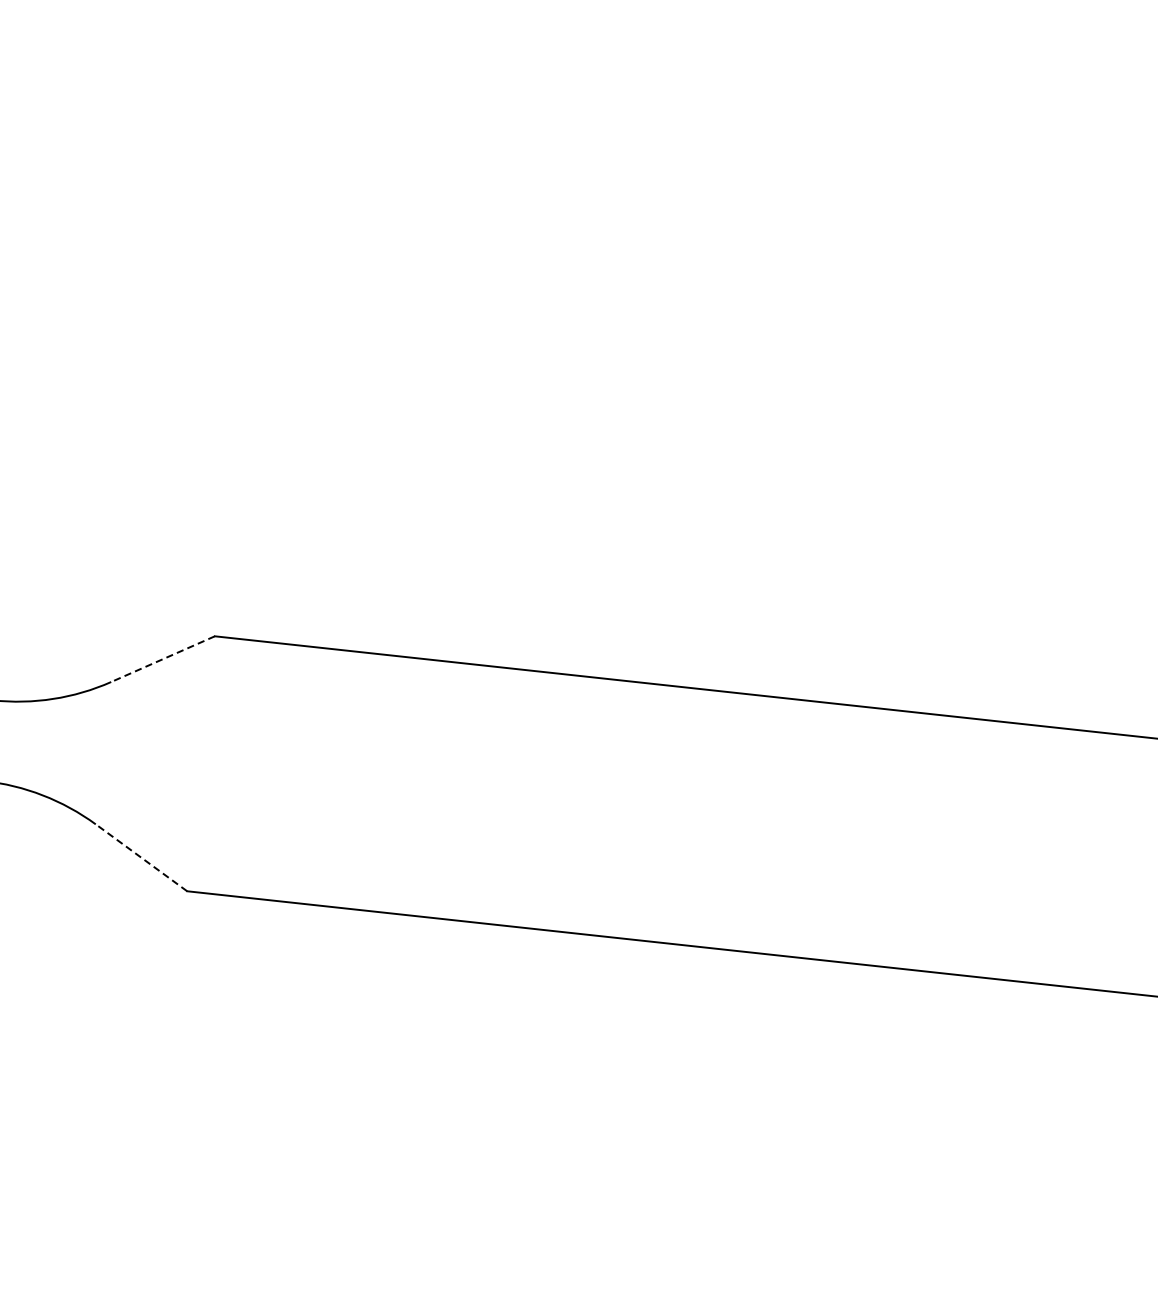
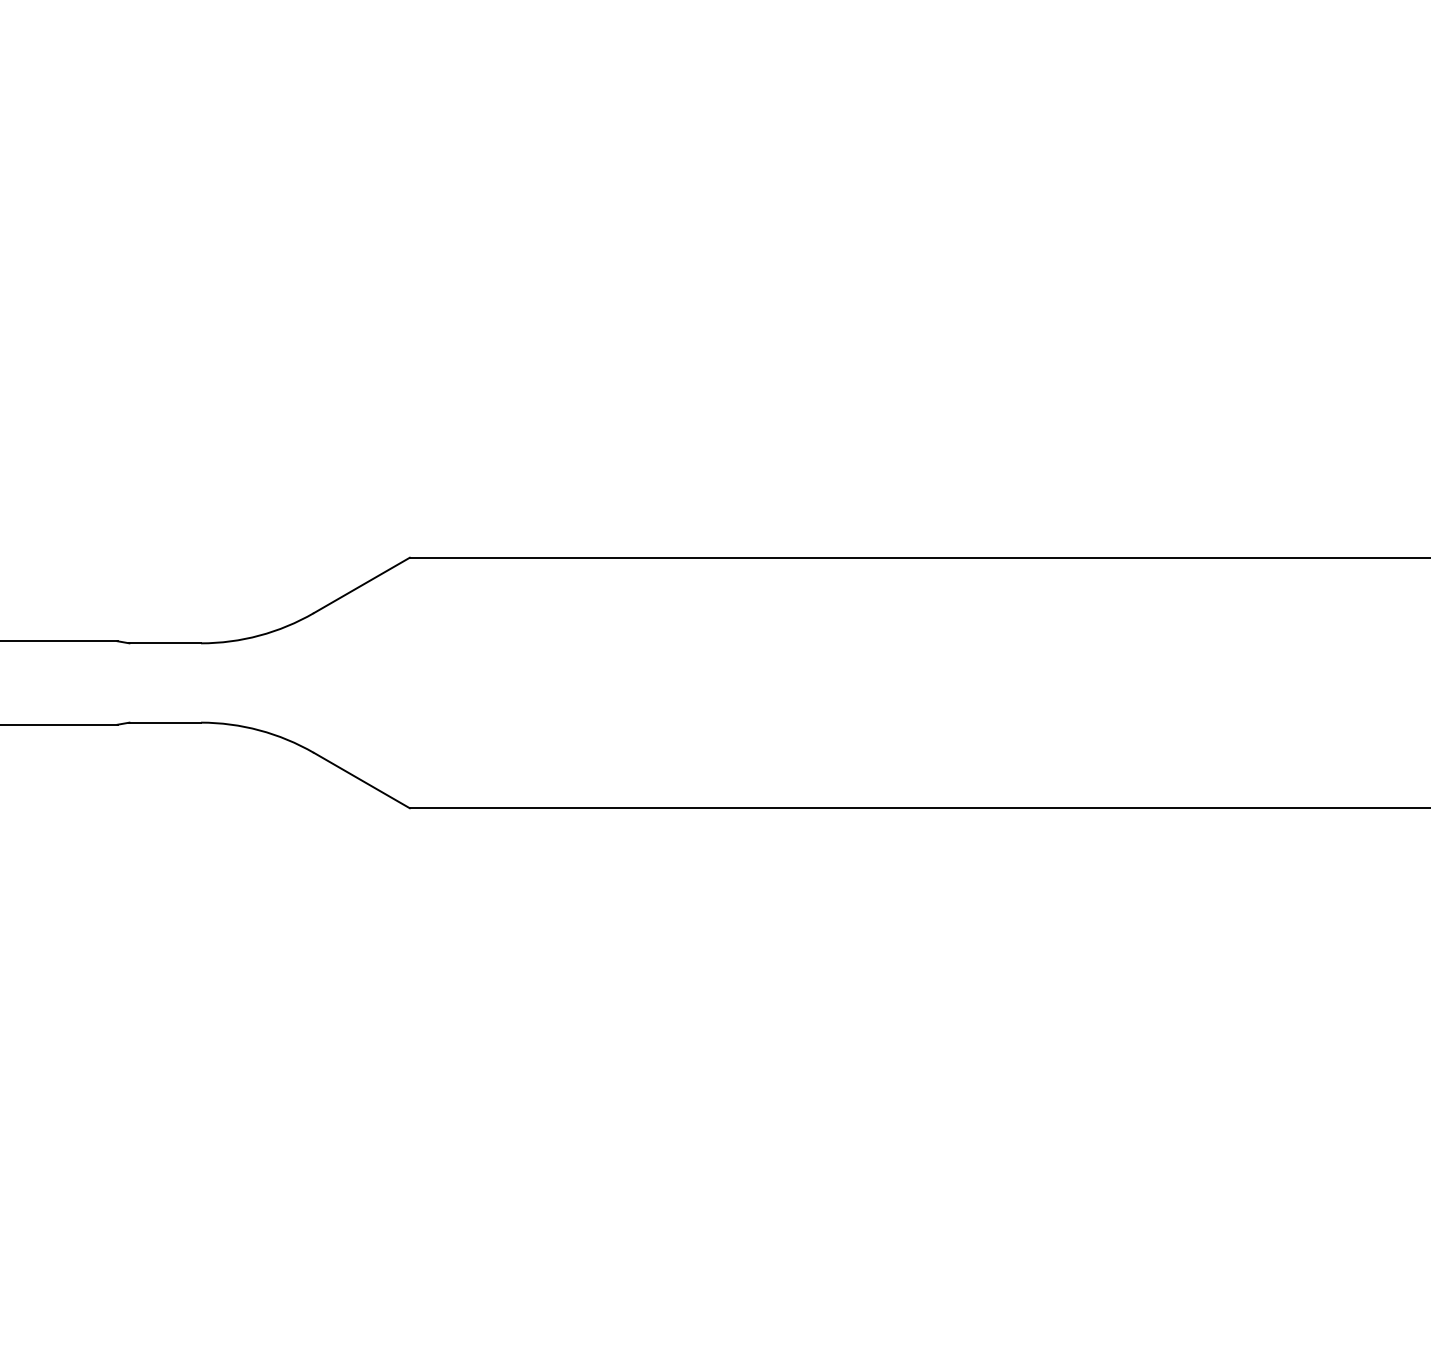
line: (162, 659) -> (361, 585), dashed -> solid
line: (141, 857) -> (361, 780), dashed -> solid

